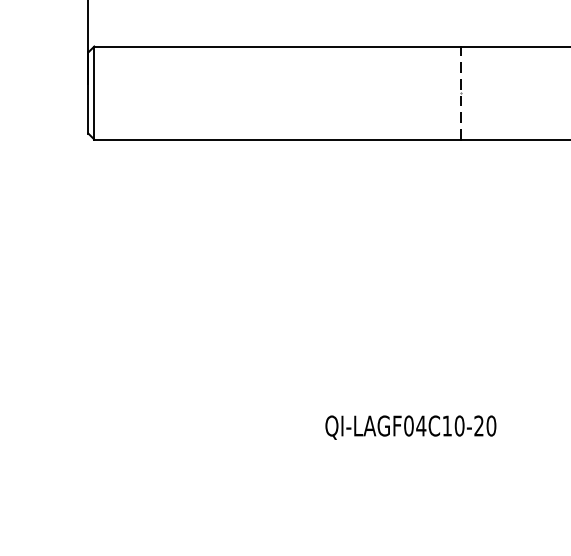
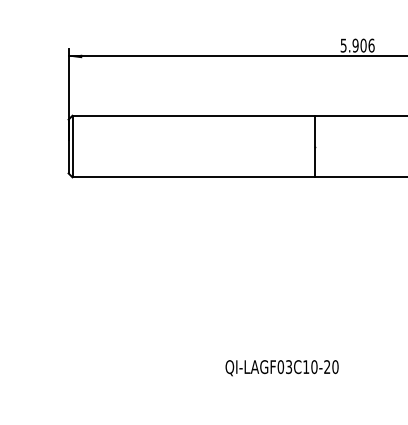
line: (461, 92) -> (315, 146), dashed -> solid
text: (420, 426) -> (288, 367), QI-LAGF04C10-20 -> QI-LAGF03C10-20

